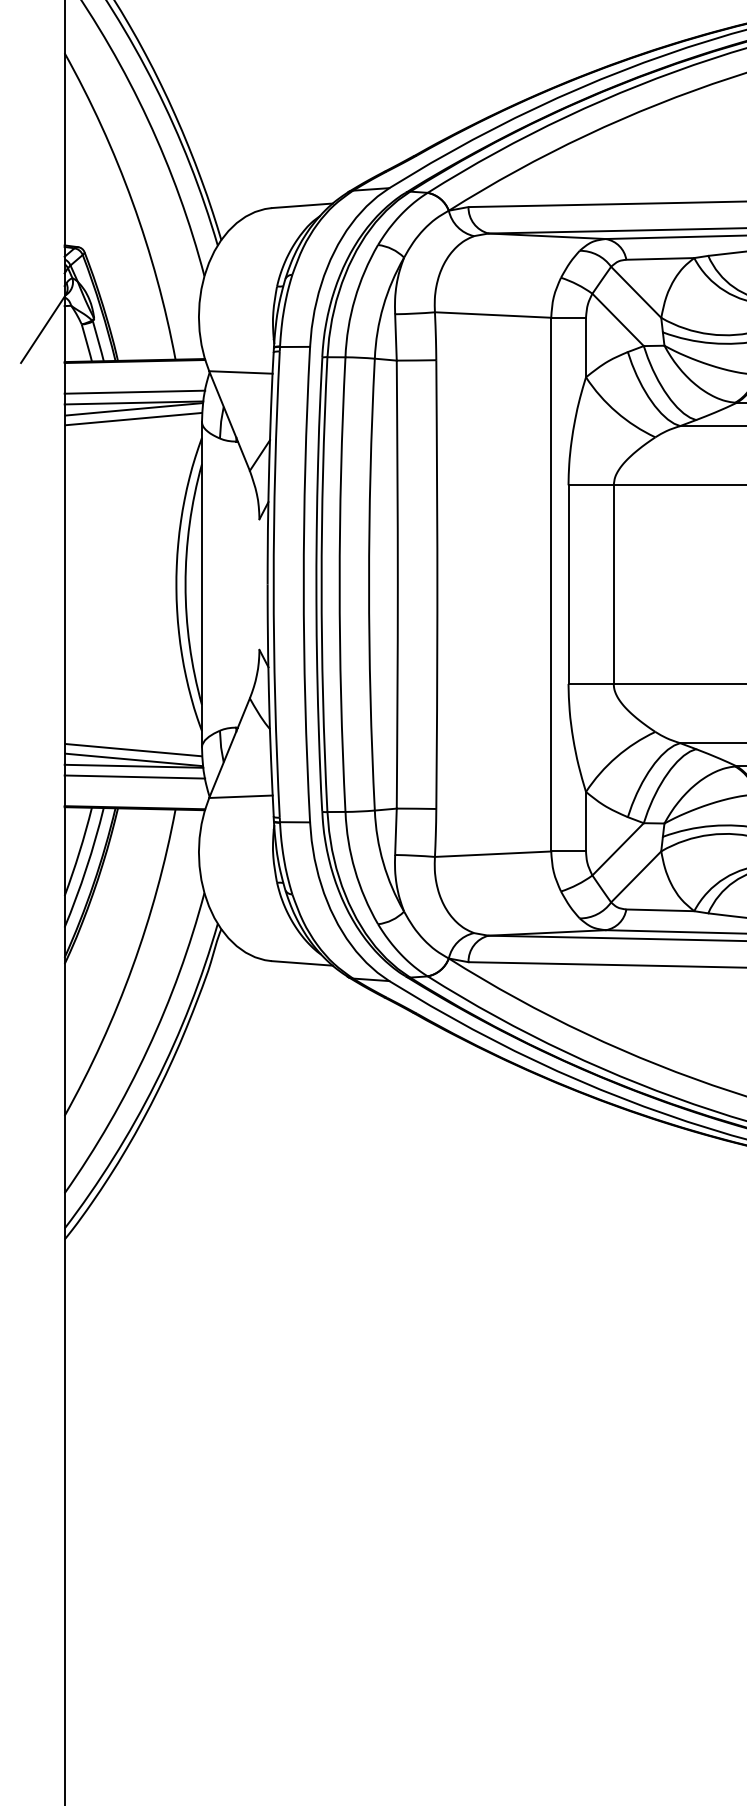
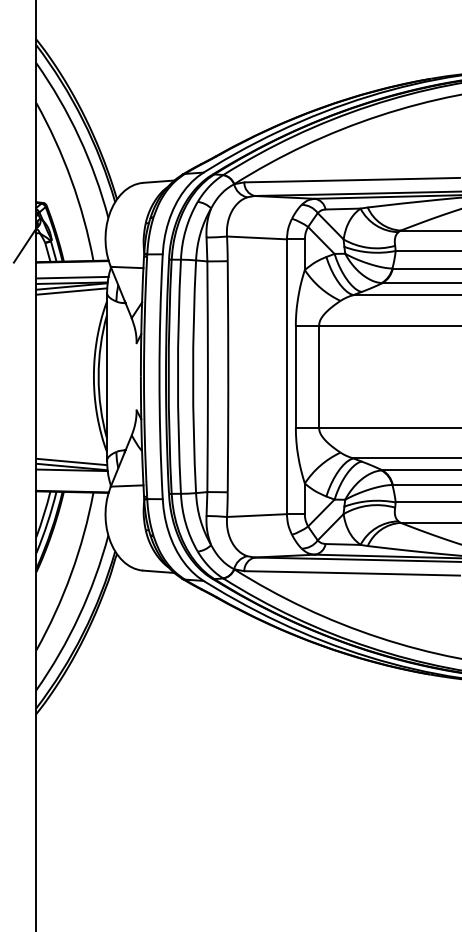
line: (134, 776) -> (72, 475), removed

